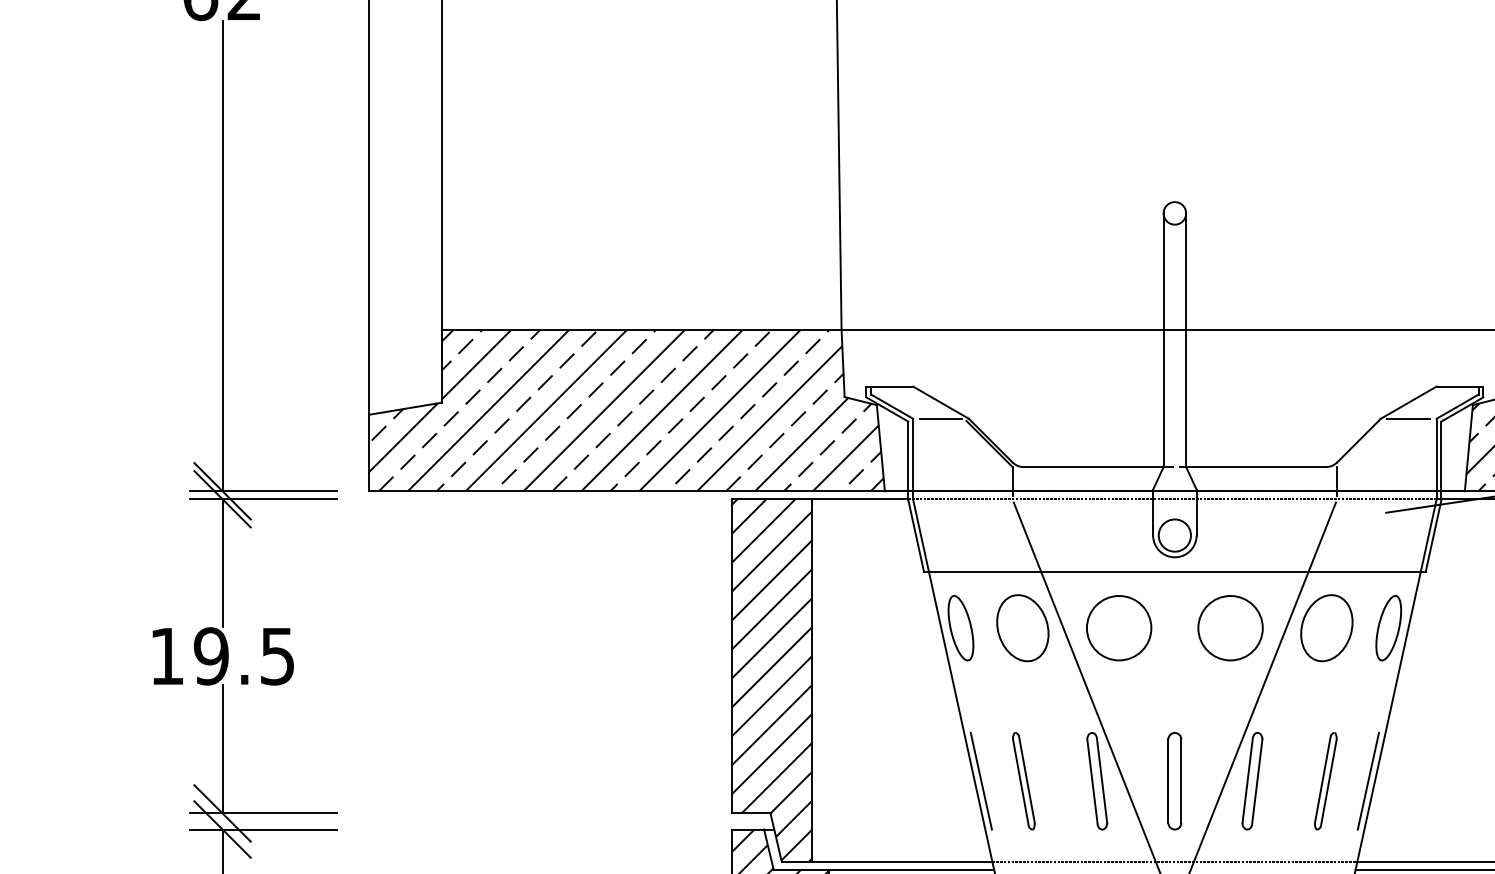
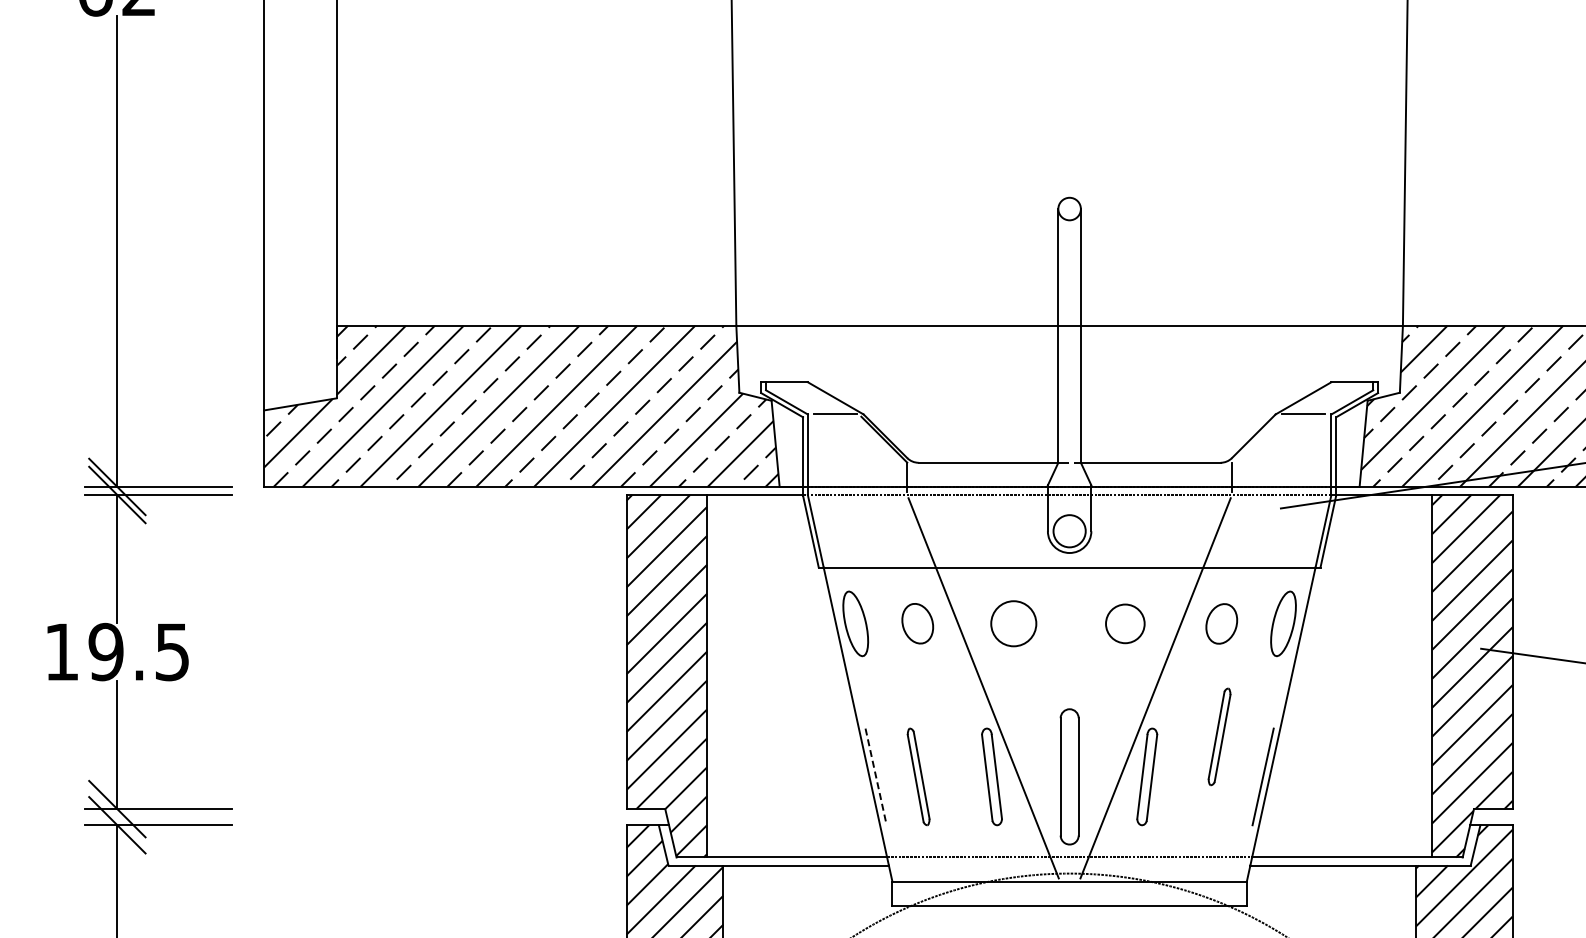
part: (1022, 627) -> (917, 623), size x0.6
circle: (1118, 627) -> (1013, 623), size x0.7
circle: (1230, 627) -> (1125, 623), size x0.6
part: (1326, 627) -> (1221, 623), size x0.6
part: (1174, 780) -> (1069, 776), size x1.4
part: (1325, 780) -> (1219, 736), moved
line: (981, 781) -> (876, 777), solid -> dashed

